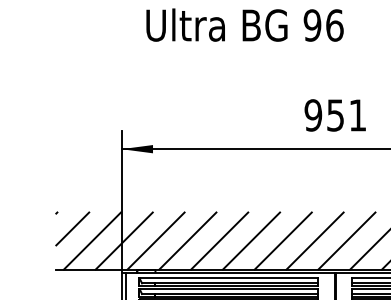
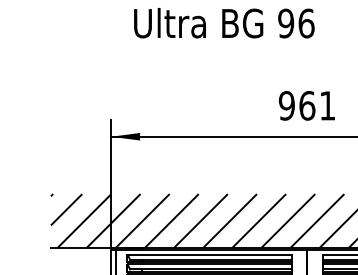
text: (335, 115) -> (307, 105), 951 -> 961

